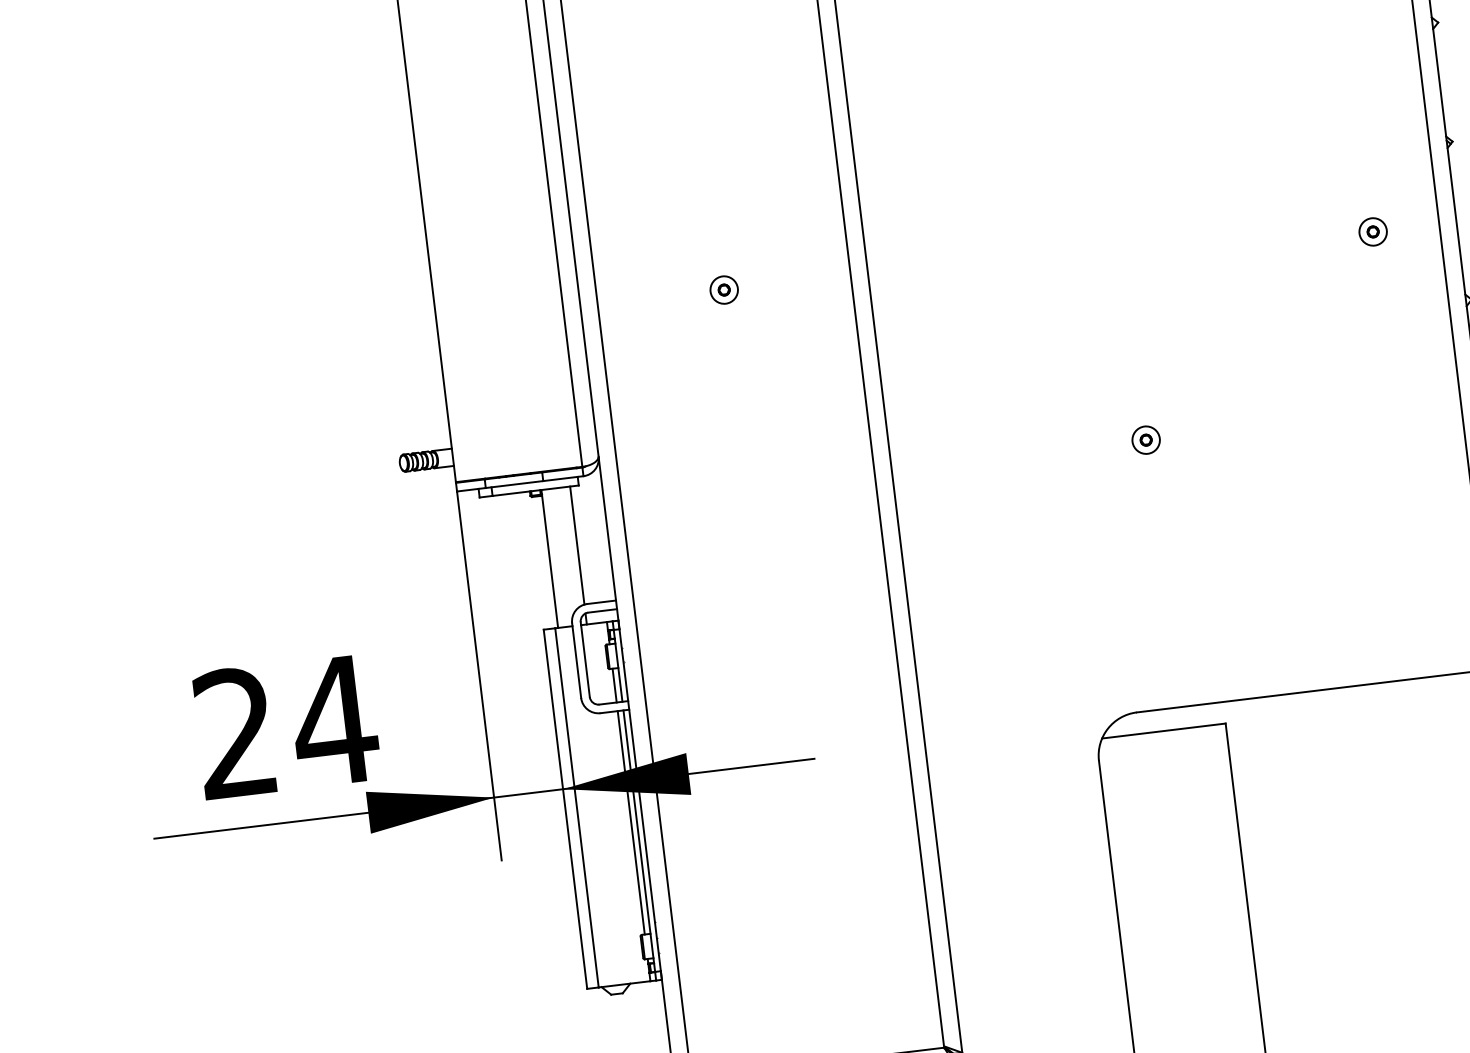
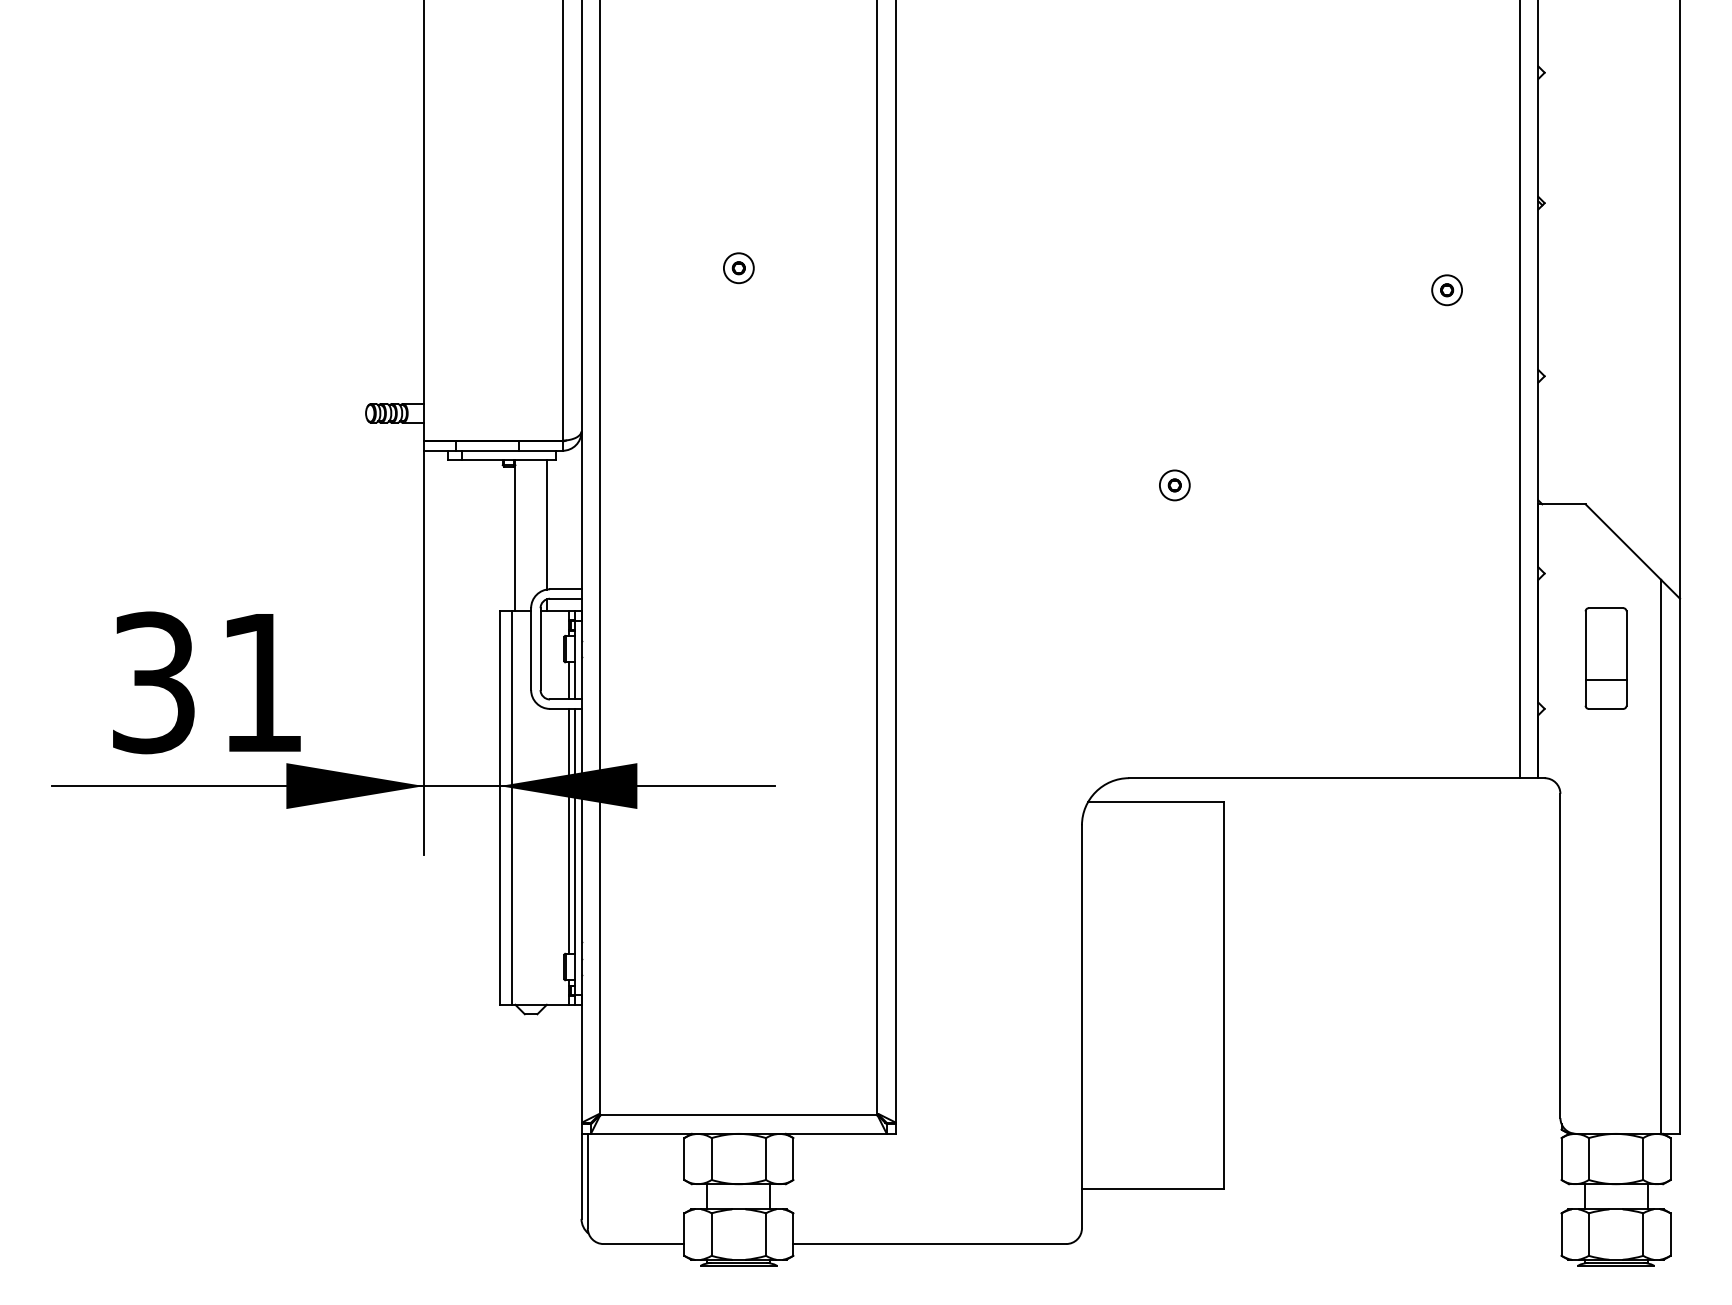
text: (286, 726) -> (209, 682), 24 -> 31

